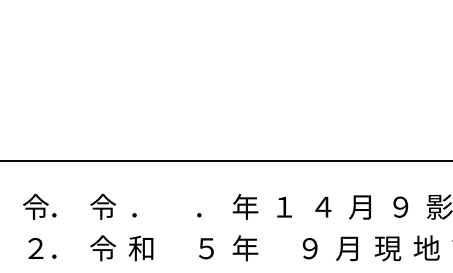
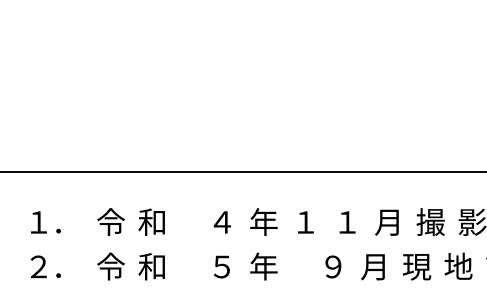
text: (35, 206) -> (38, 221), 令 -> １
text: (140, 206) -> (151, 221), ． -> 和
text: (206, 207) -> (221, 222), ． -> ４
text: (323, 207) -> (347, 222), ４ -> １
text: (400, 207) -> (430, 222), ９ -> 撮

